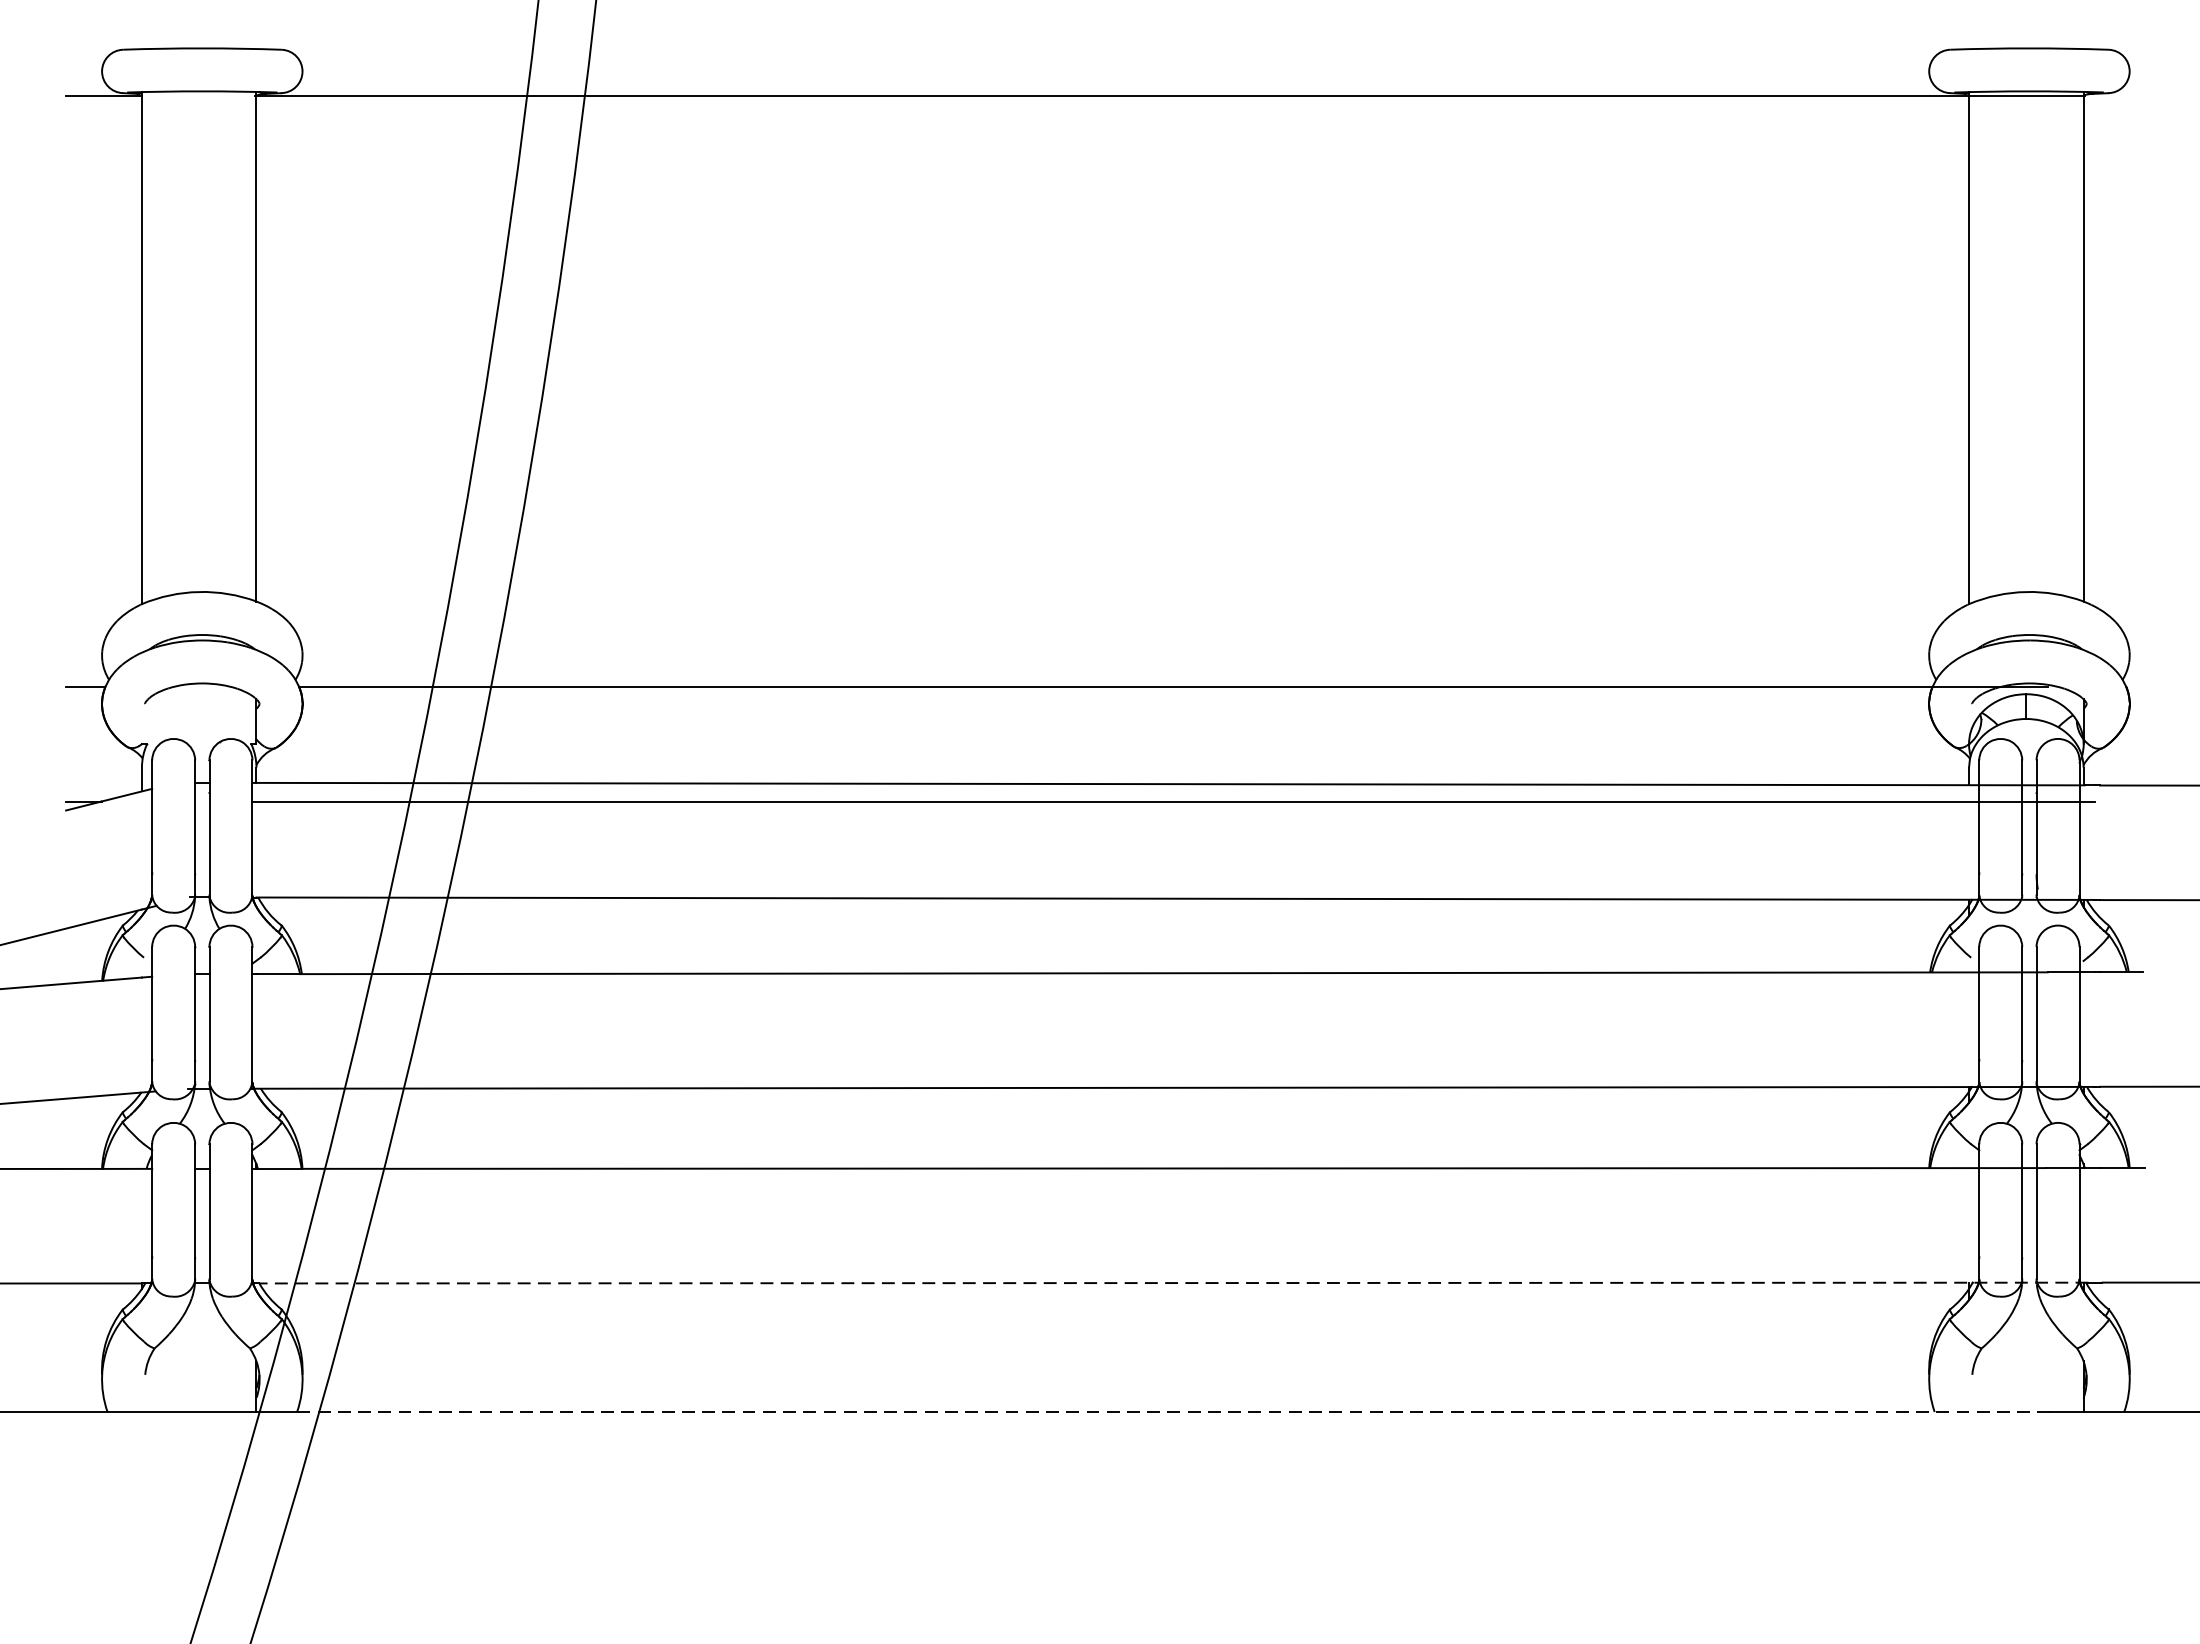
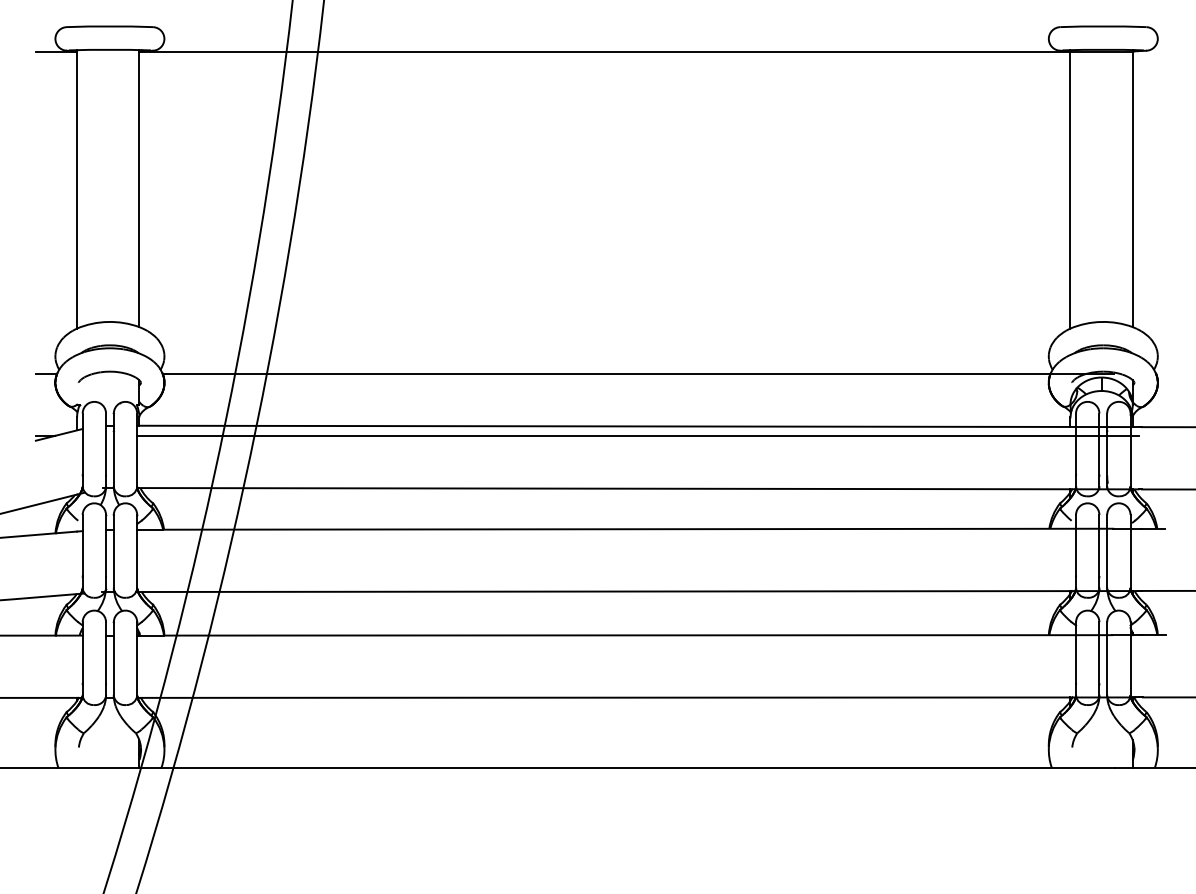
line: (1172, 1282) -> (637, 697), dashed -> solid
line: (1174, 1411) -> (638, 767), dashed -> solid

